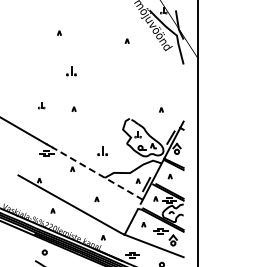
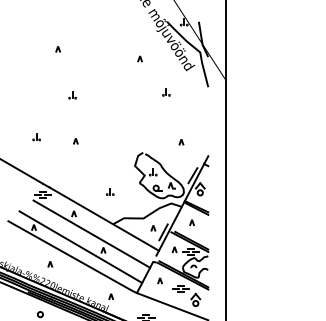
part: (148, 68) -> (165, 92), added
part: (71, 71) -> (72, 95), size x0.62
part: (102, 150) -> (110, 191), size x0.62
line: (97, 173) -> (104, 219), dashed -> solid
line: (87, 185) -> (92, 233), added
line: (78, 196) -> (81, 246), added

